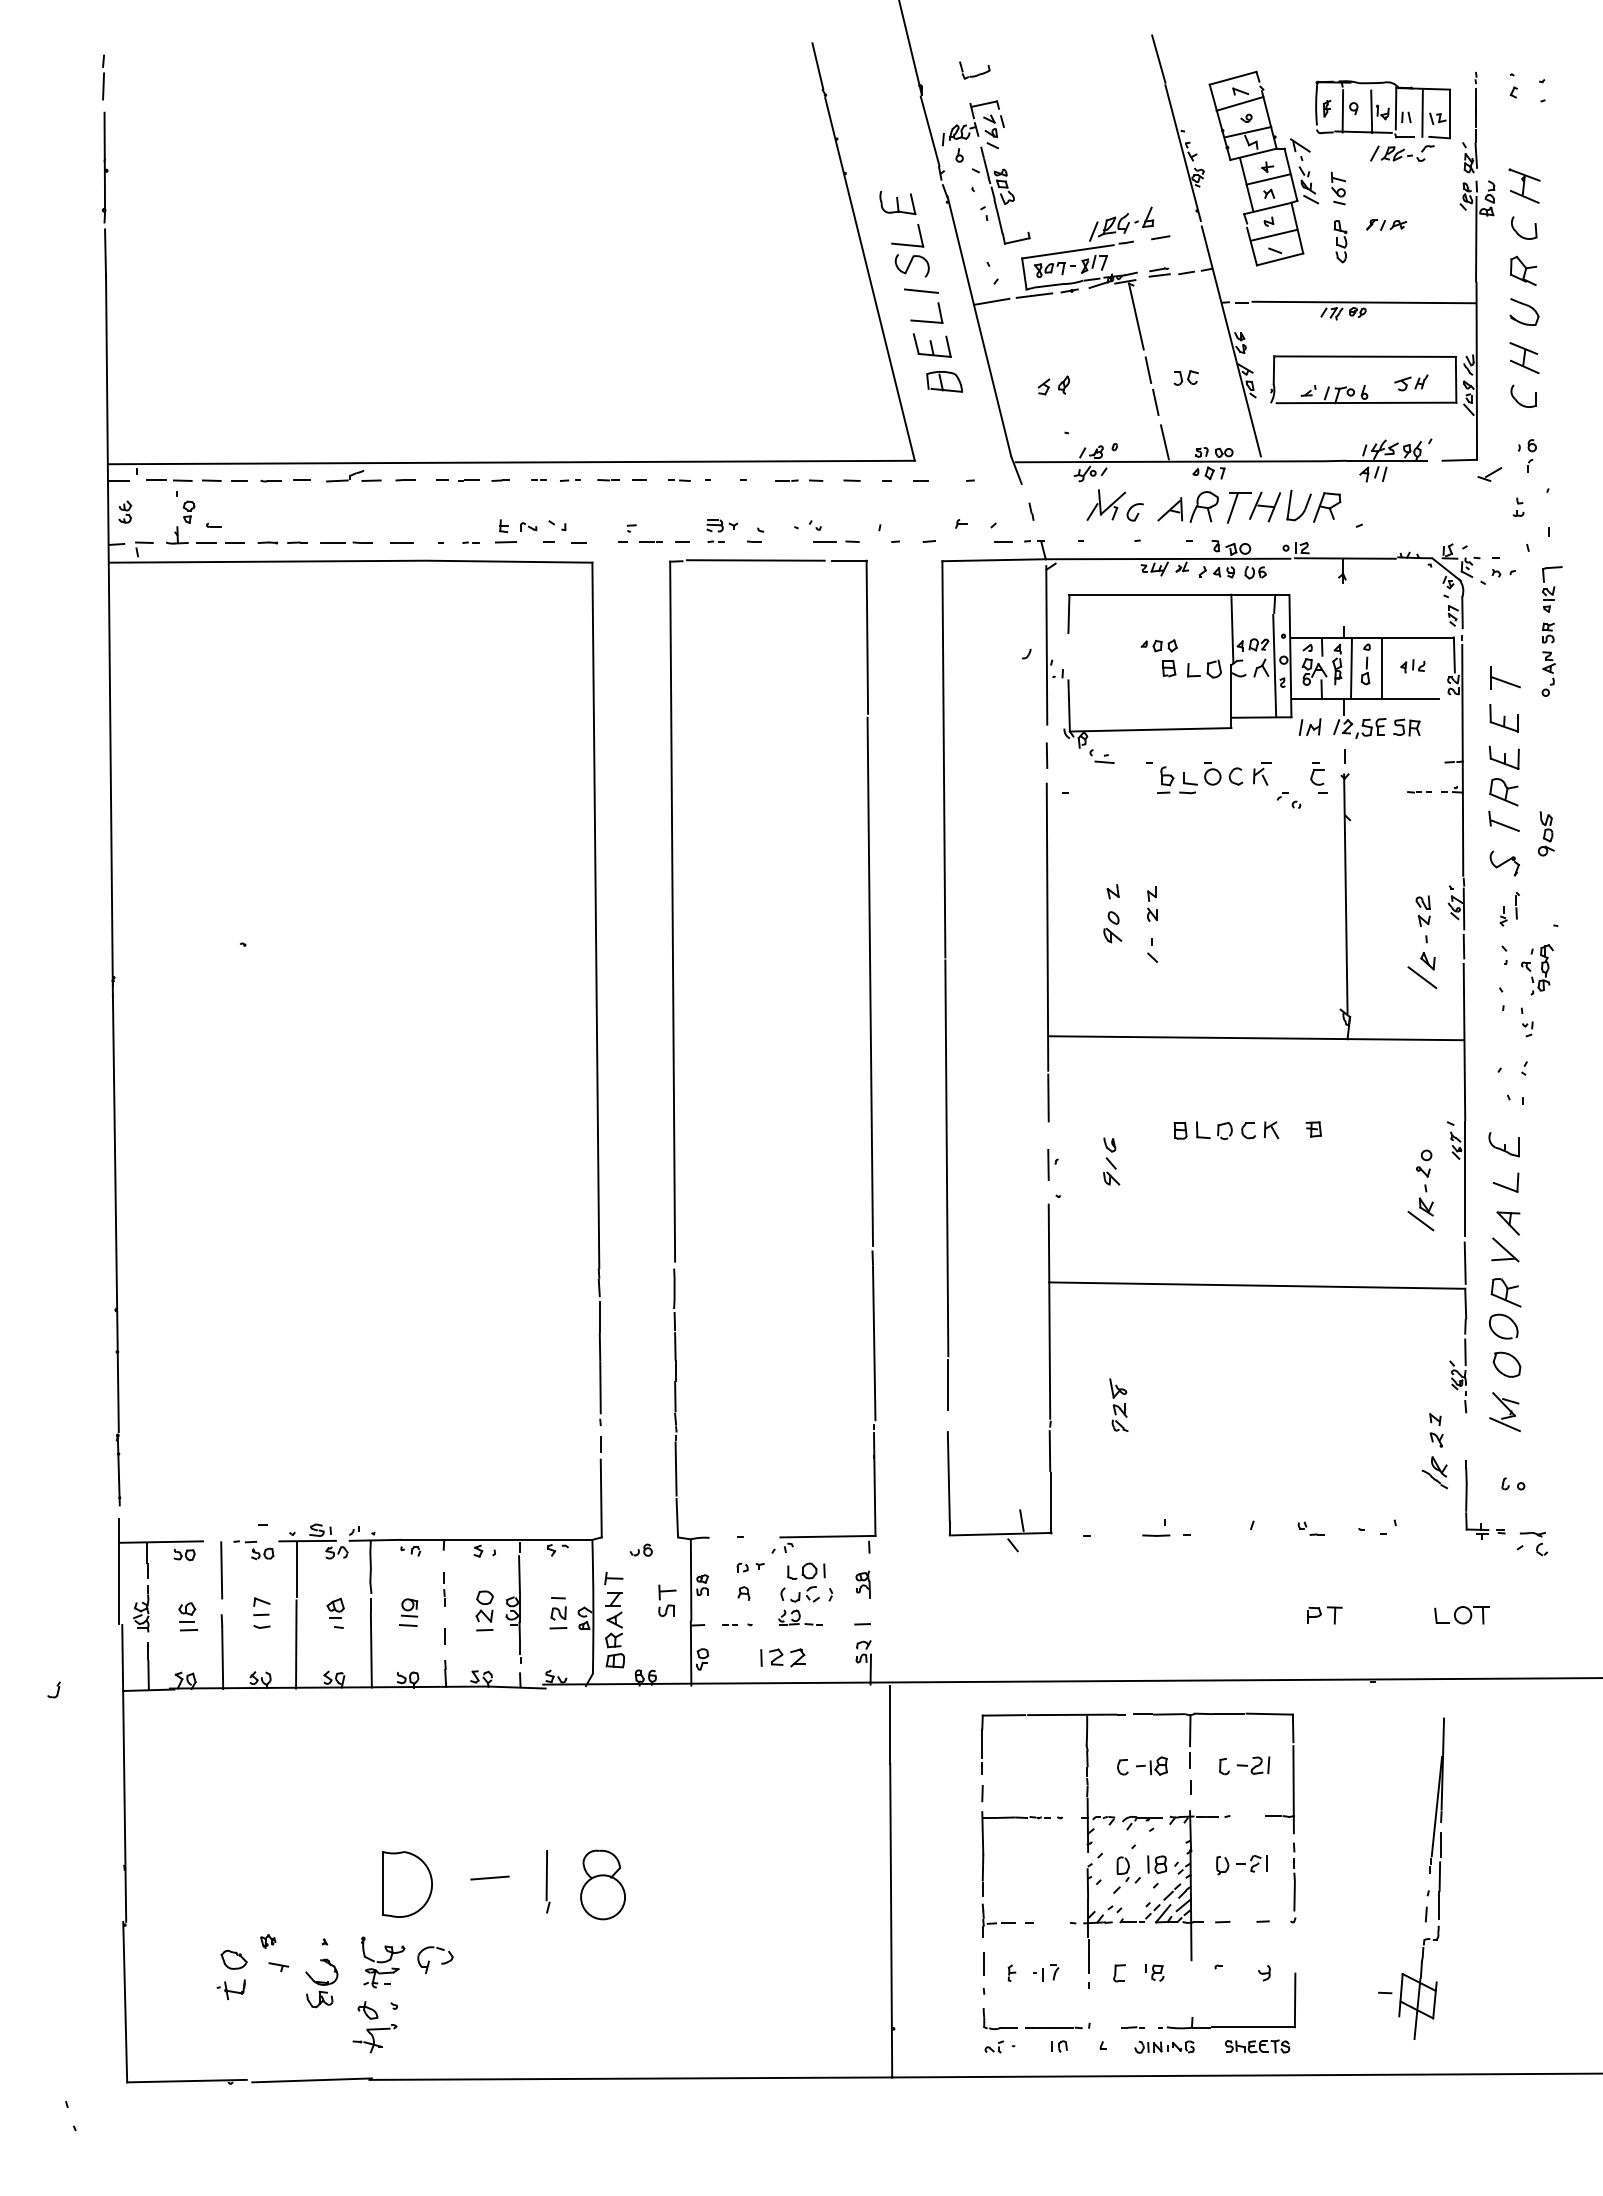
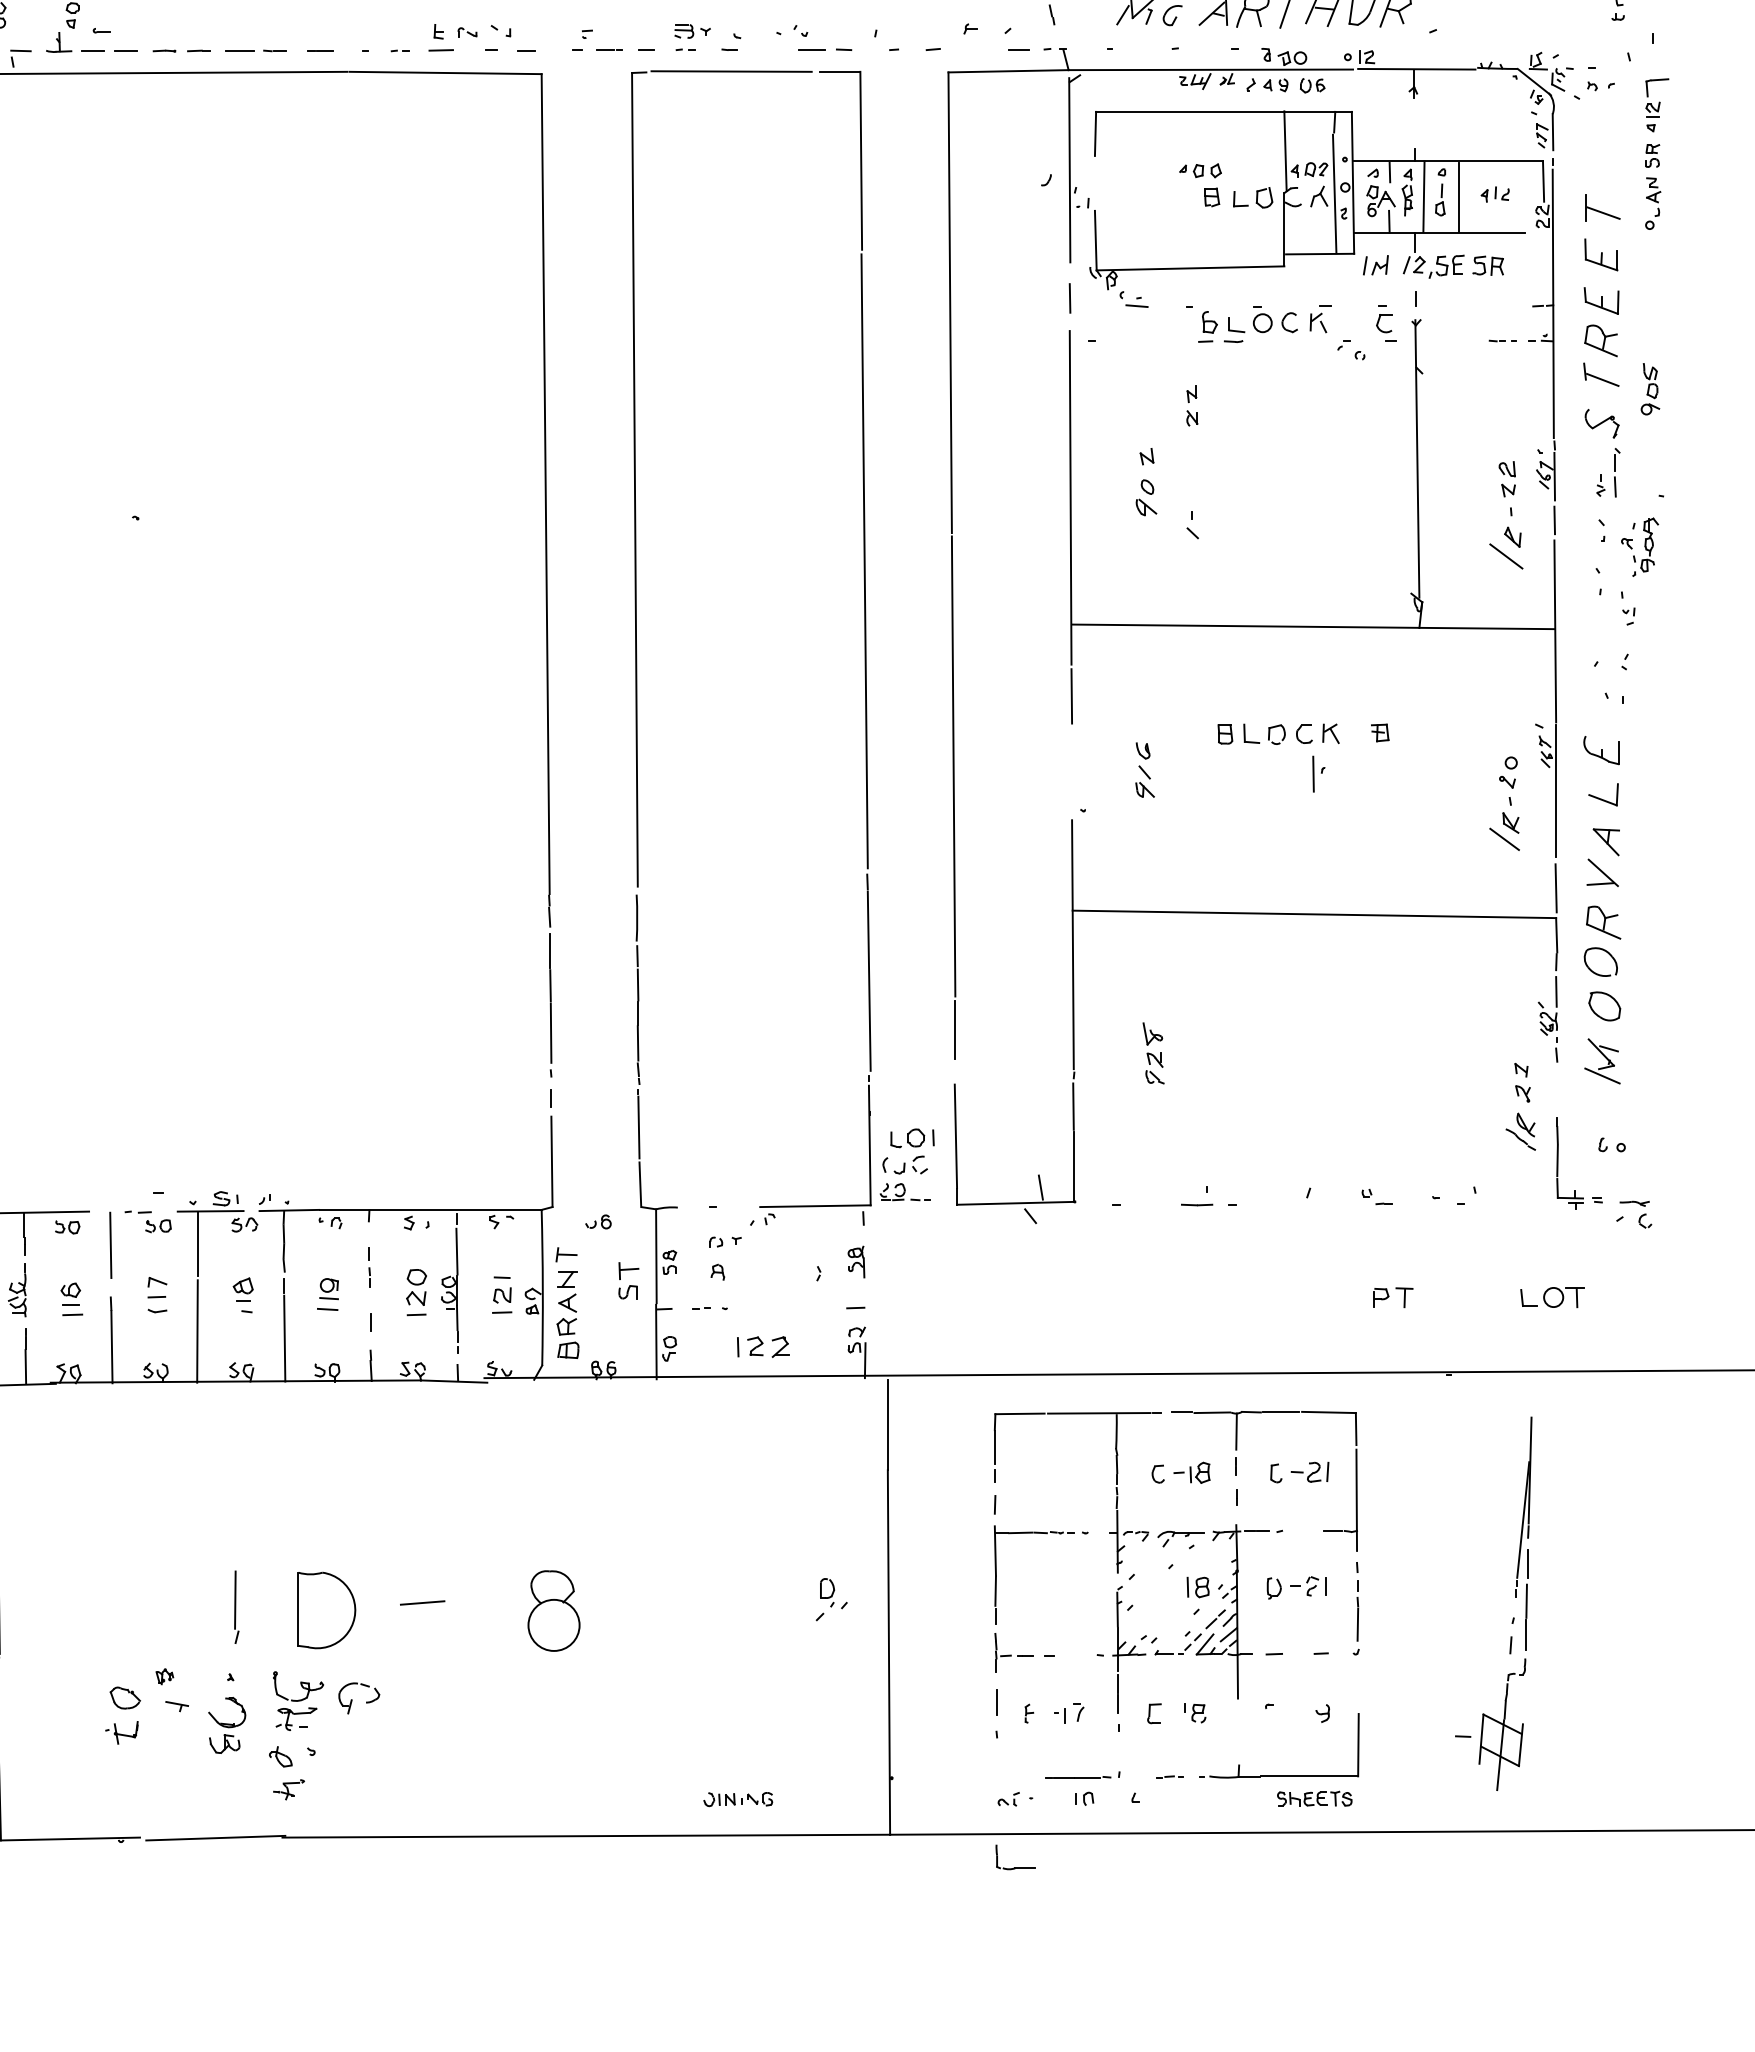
part: (1152, 903) -> (1192, 405), moved
part: (1517, 905) -> (1616, 472), size x1.6
part: (1052, 1164) -> (1318, 773), moved
part: (801, 1593) -> (906, 1164), moved
part: (1126, 1874) -> (831, 1598), moved
part: (547, 1881) -> (236, 1606), moved
part: (999, 2027) -> (1014, 1867), moved
part: (374, 2038) -> (288, 1789), size x0.6
part: (1164, 2046) -> (738, 1798), moved

